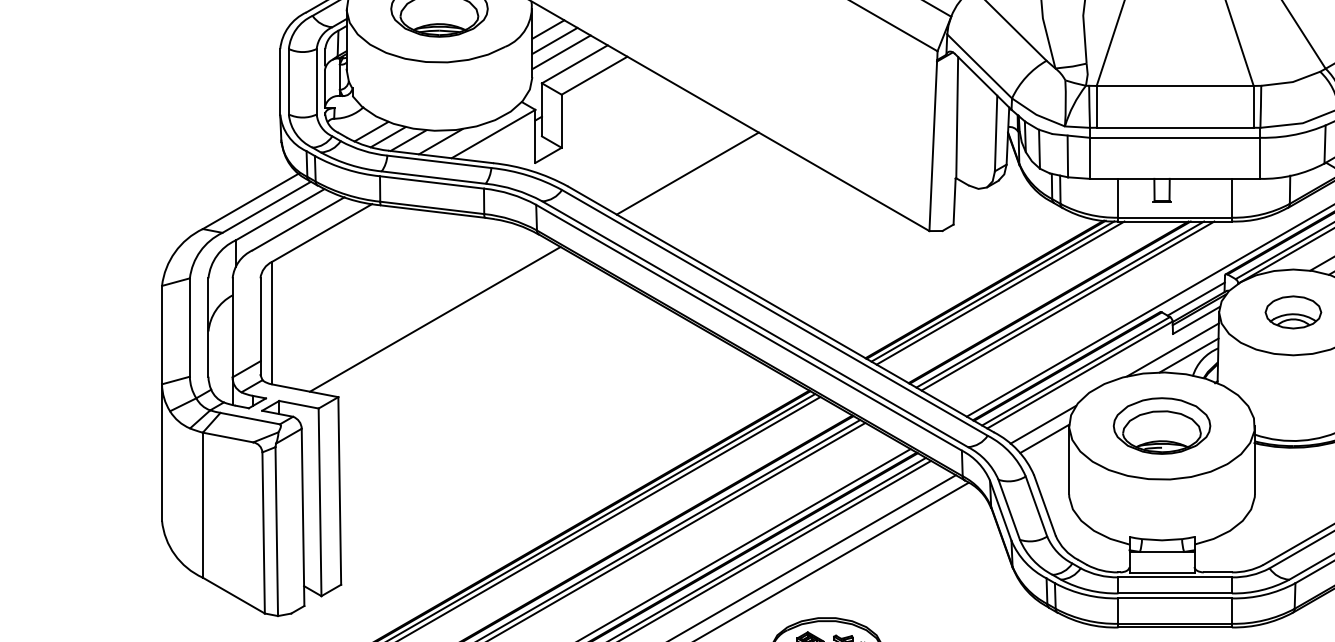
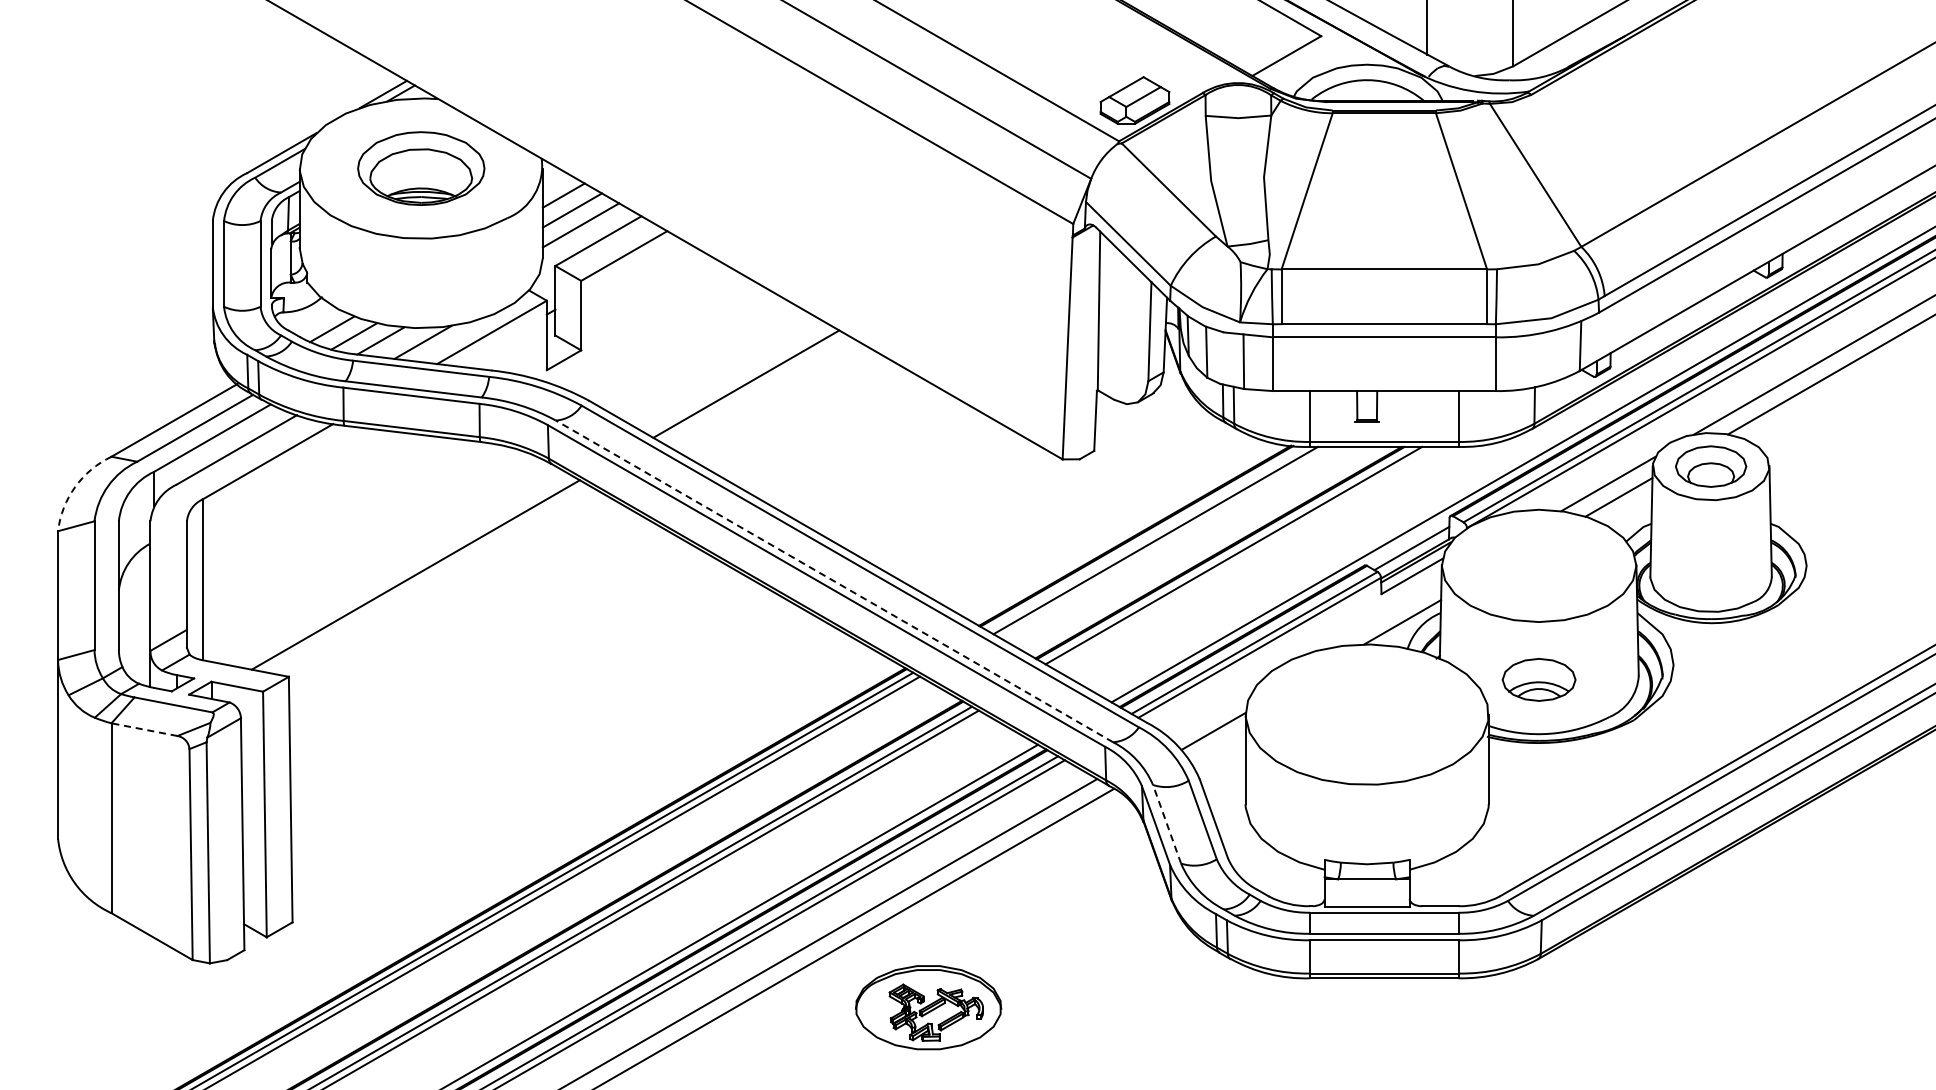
arc: (175, 252) -> (75, 487), solid -> dashed
line: (992, 291) -> (1145, 538), removed
line: (1067, 306) -> (1243, 557), removed
part: (1292, 312) -> (1538, 679), moved
line: (755, 324) -> (834, 581), solid -> dashed
line: (1173, 349) -> (1381, 614), removed
line: (1043, 424) -> (1211, 712), removed
part: (1162, 425) -> (1367, 714), removed
line: (228, 437) -> (144, 729), solid -> dashed
line: (1009, 509) -> (1167, 824), solid -> dashed

